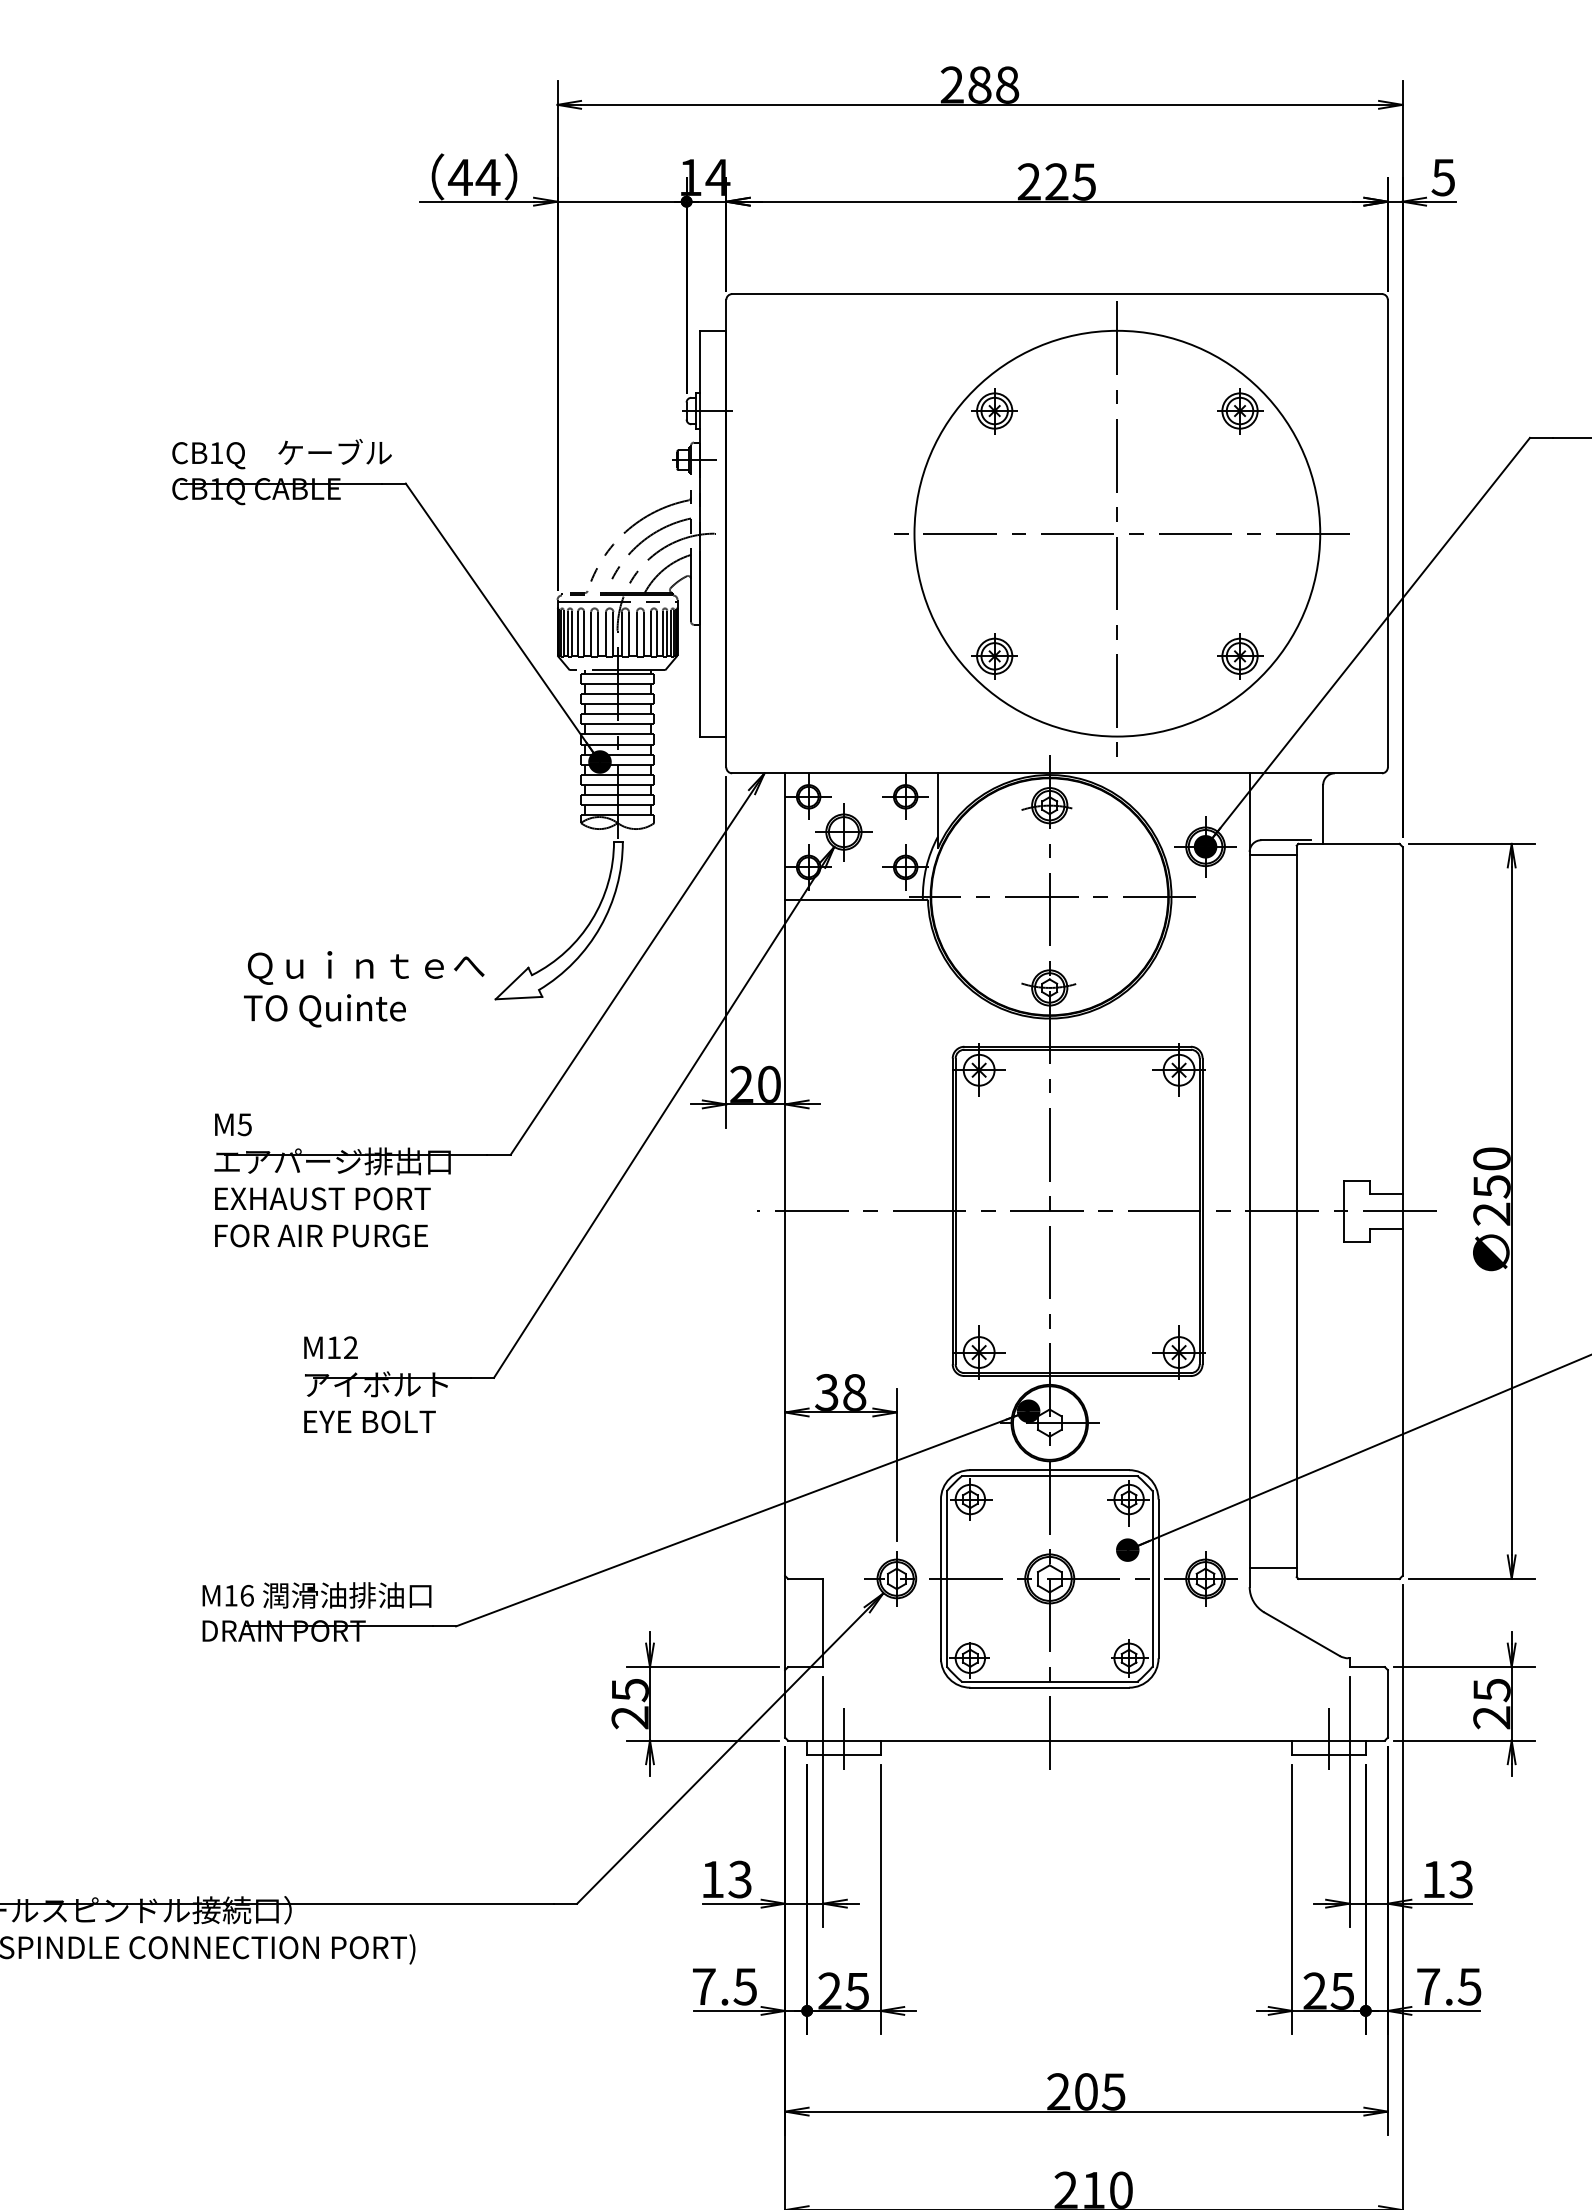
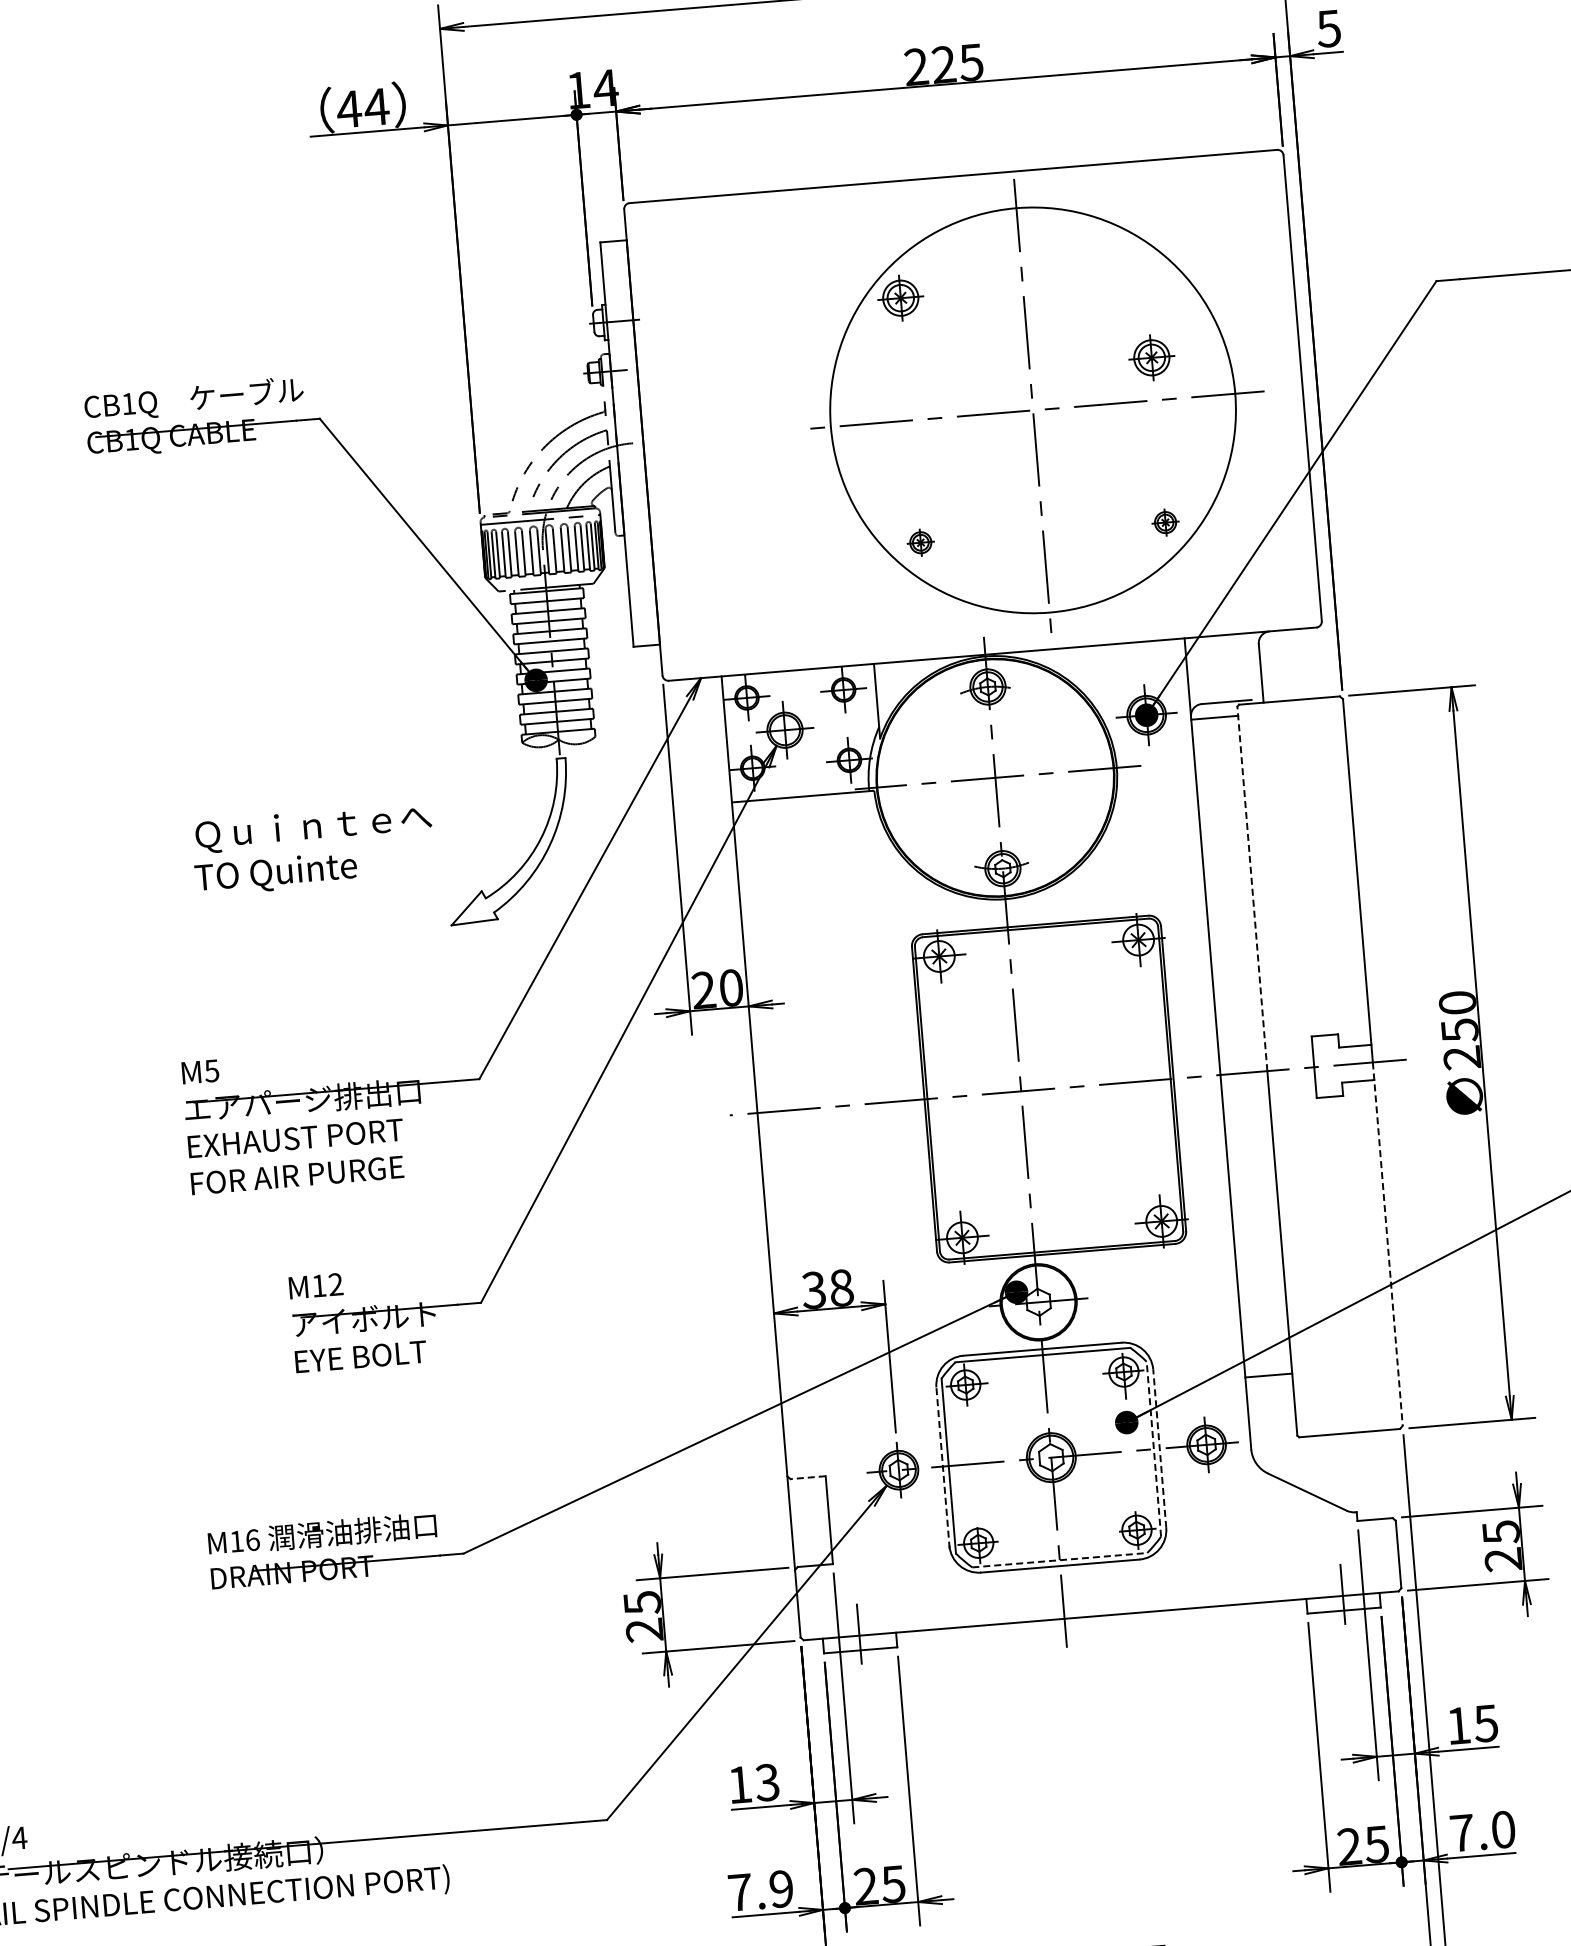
part: (1240, 411) -> (1152, 358), moved
part: (994, 656) -> (920, 542), size x0.6
part: (1240, 656) -> (1165, 522), size x0.6
text: (364, 989) -> (313, 849), moved
line: (1296, 1028) -> (1252, 888), solid -> dashed
line: (1402, 1394) -> (1387, 1244), solid -> dashed
line: (1272, 1567) -> (1268, 1375), moved
line: (805, 1578) -> (807, 1477), solid -> dashed
line: (1152, 1578) -> (1153, 1448), solid -> dashed
line: (1158, 1578) -> (1159, 1448), solid -> dashed
line: (940, 1580) -> (942, 1468), solid -> dashed
line: (1049, 1681) -> (1059, 1559), solid -> dashed
text: (1460, 1879) -> (1485, 1723), 13 -> 15
text: (744, 1986) -> (780, 1888), 7.5 -> 7.9
text: (1469, 1986) -> (1503, 1829), 7.5 -> 7.0

